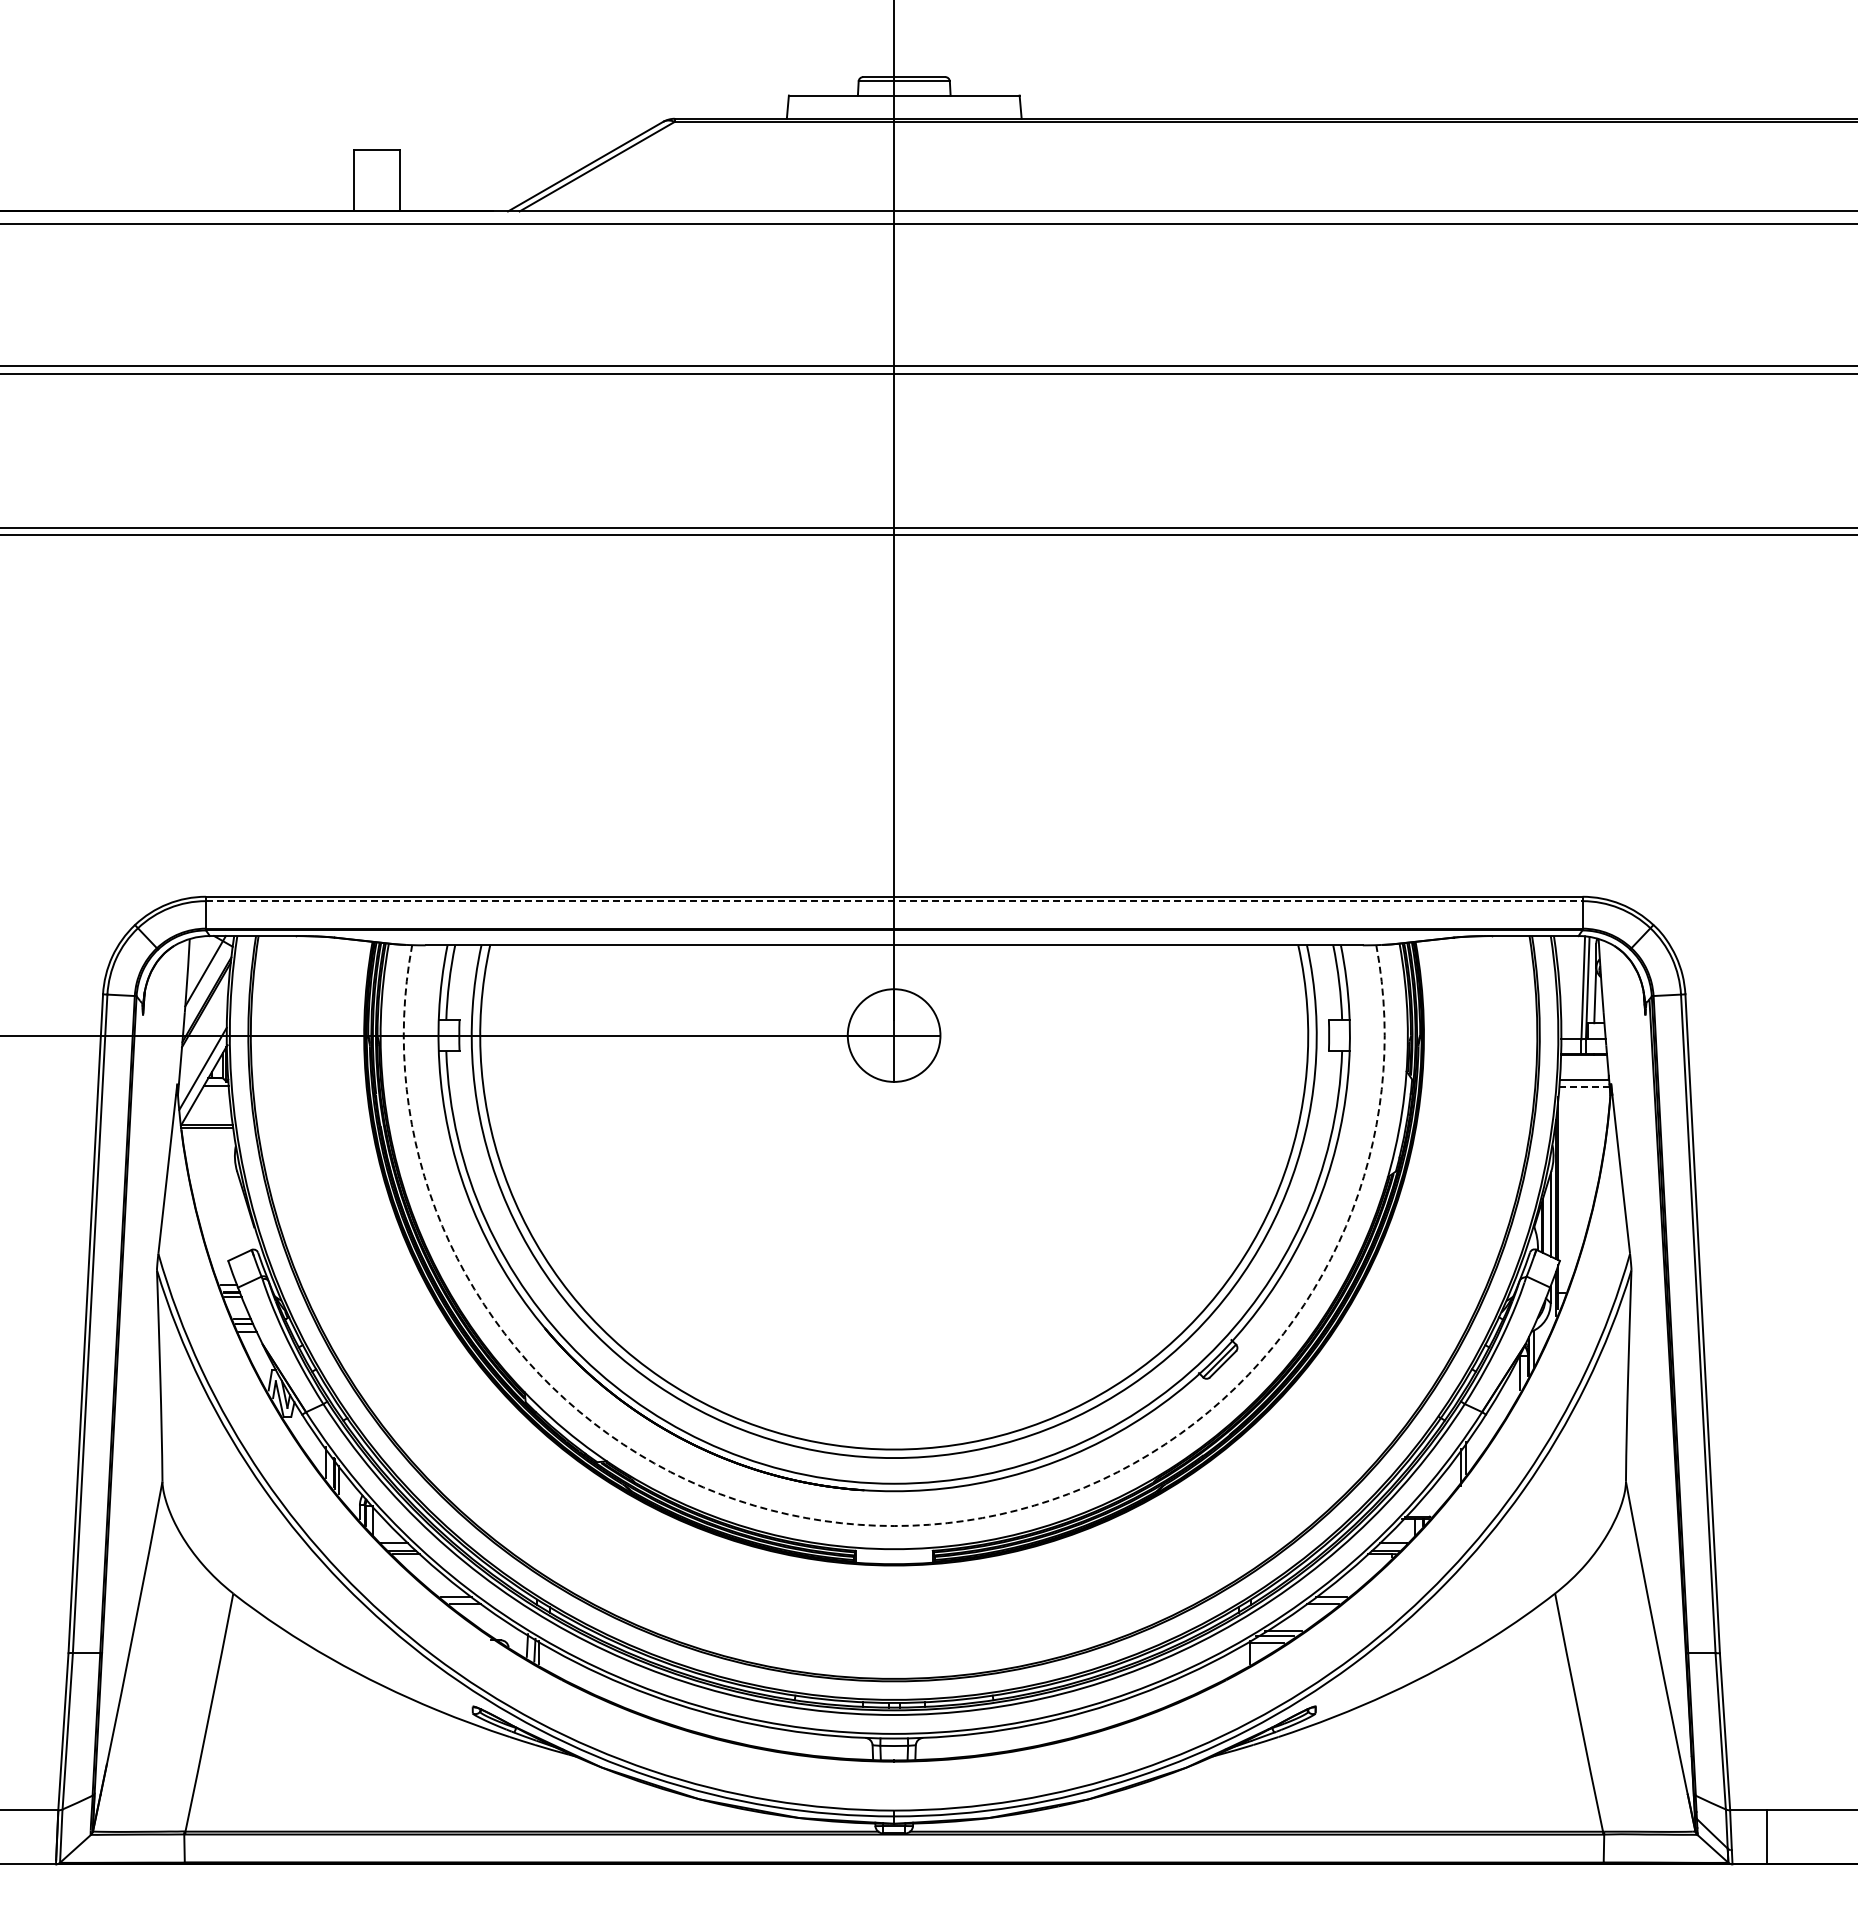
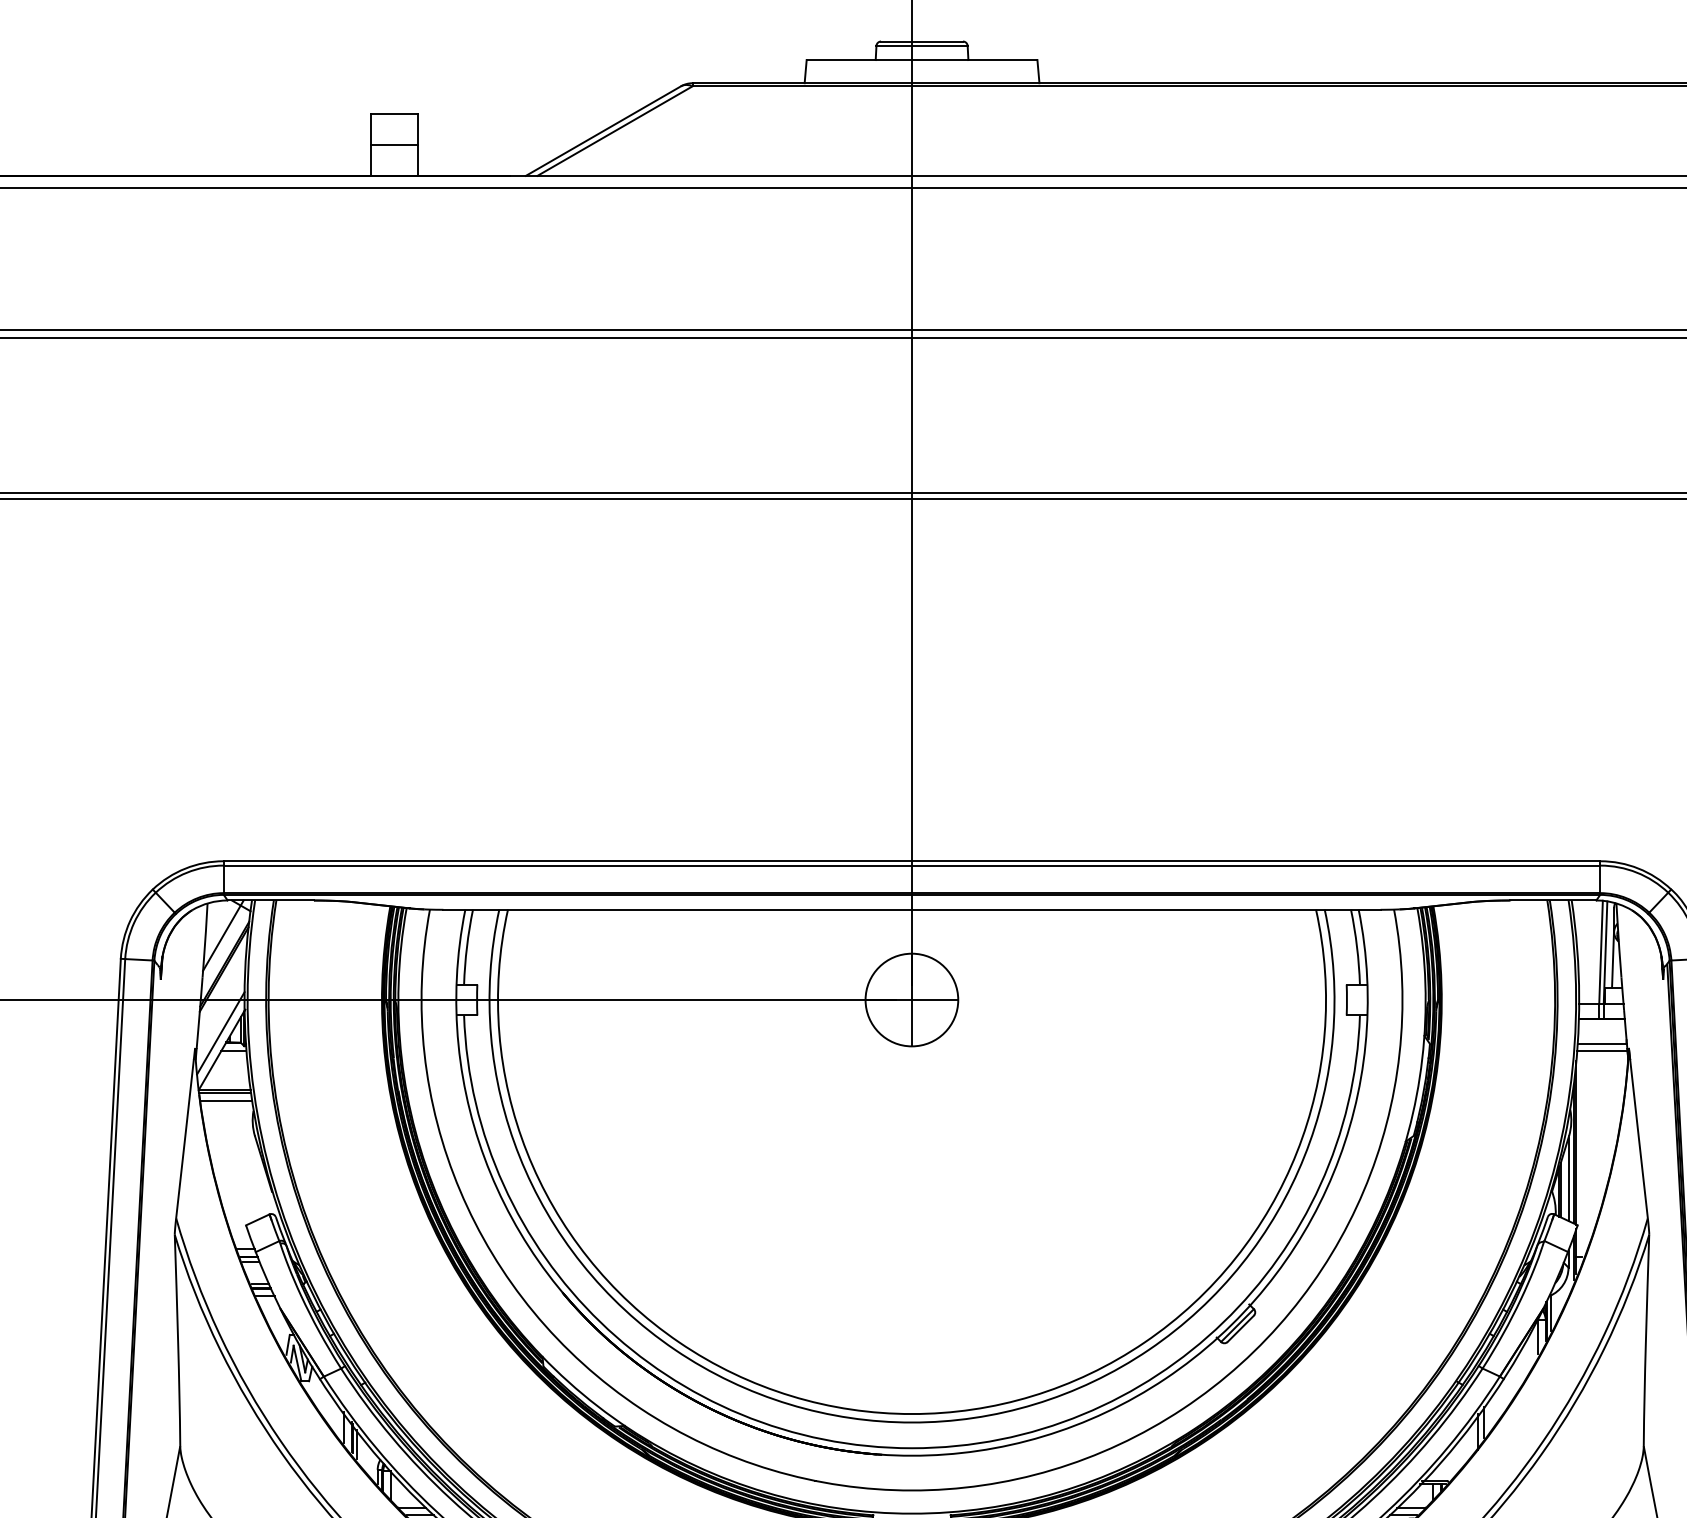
line: (376, 180) -> (394, 144), added
line: (894, 901) -> (912, 865), dashed -> solid
line: (1584, 1086) -> (1602, 1050), dashed -> solid
line: (208, 1136) -> (226, 1100), added
arc: (894, 1526) -> (912, 1490), dashed -> solid

